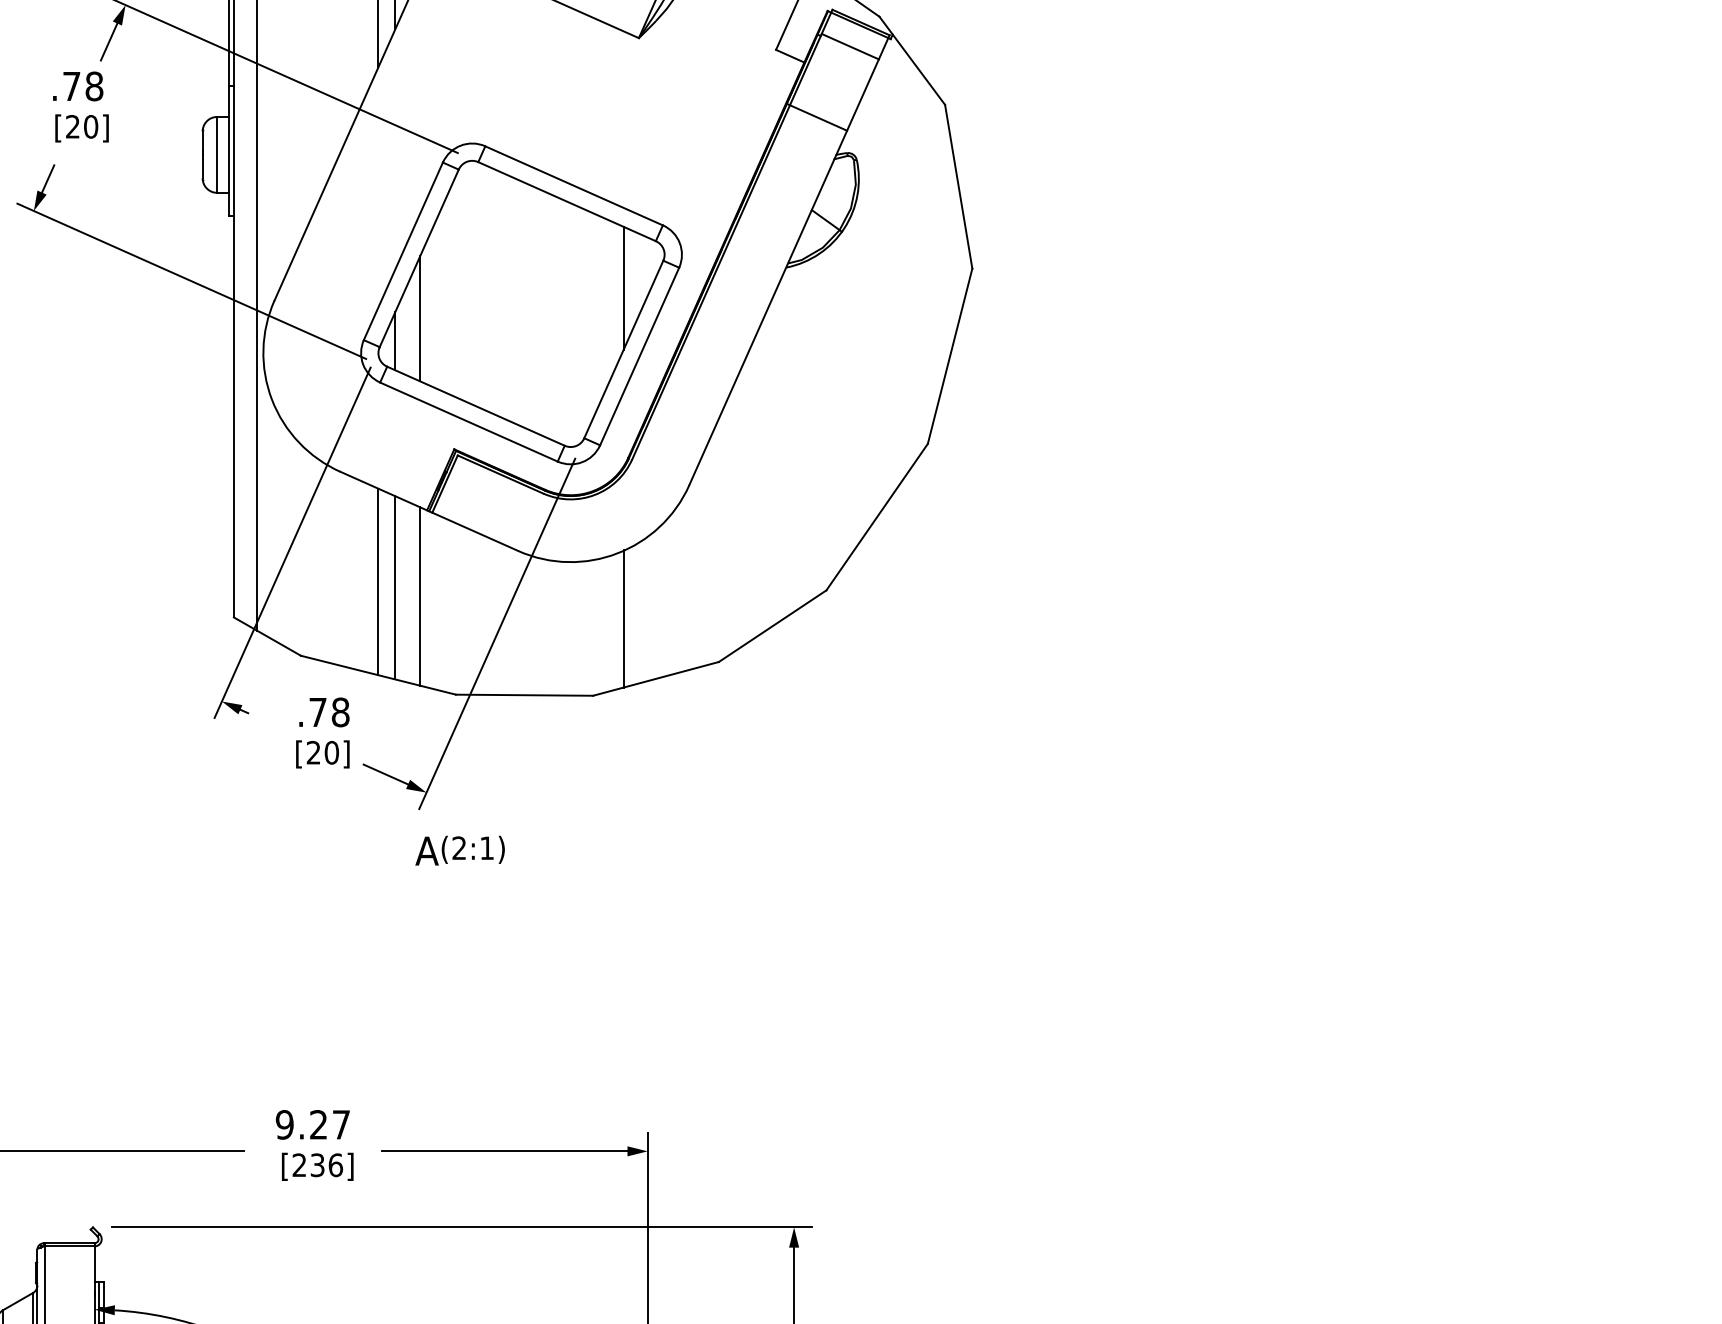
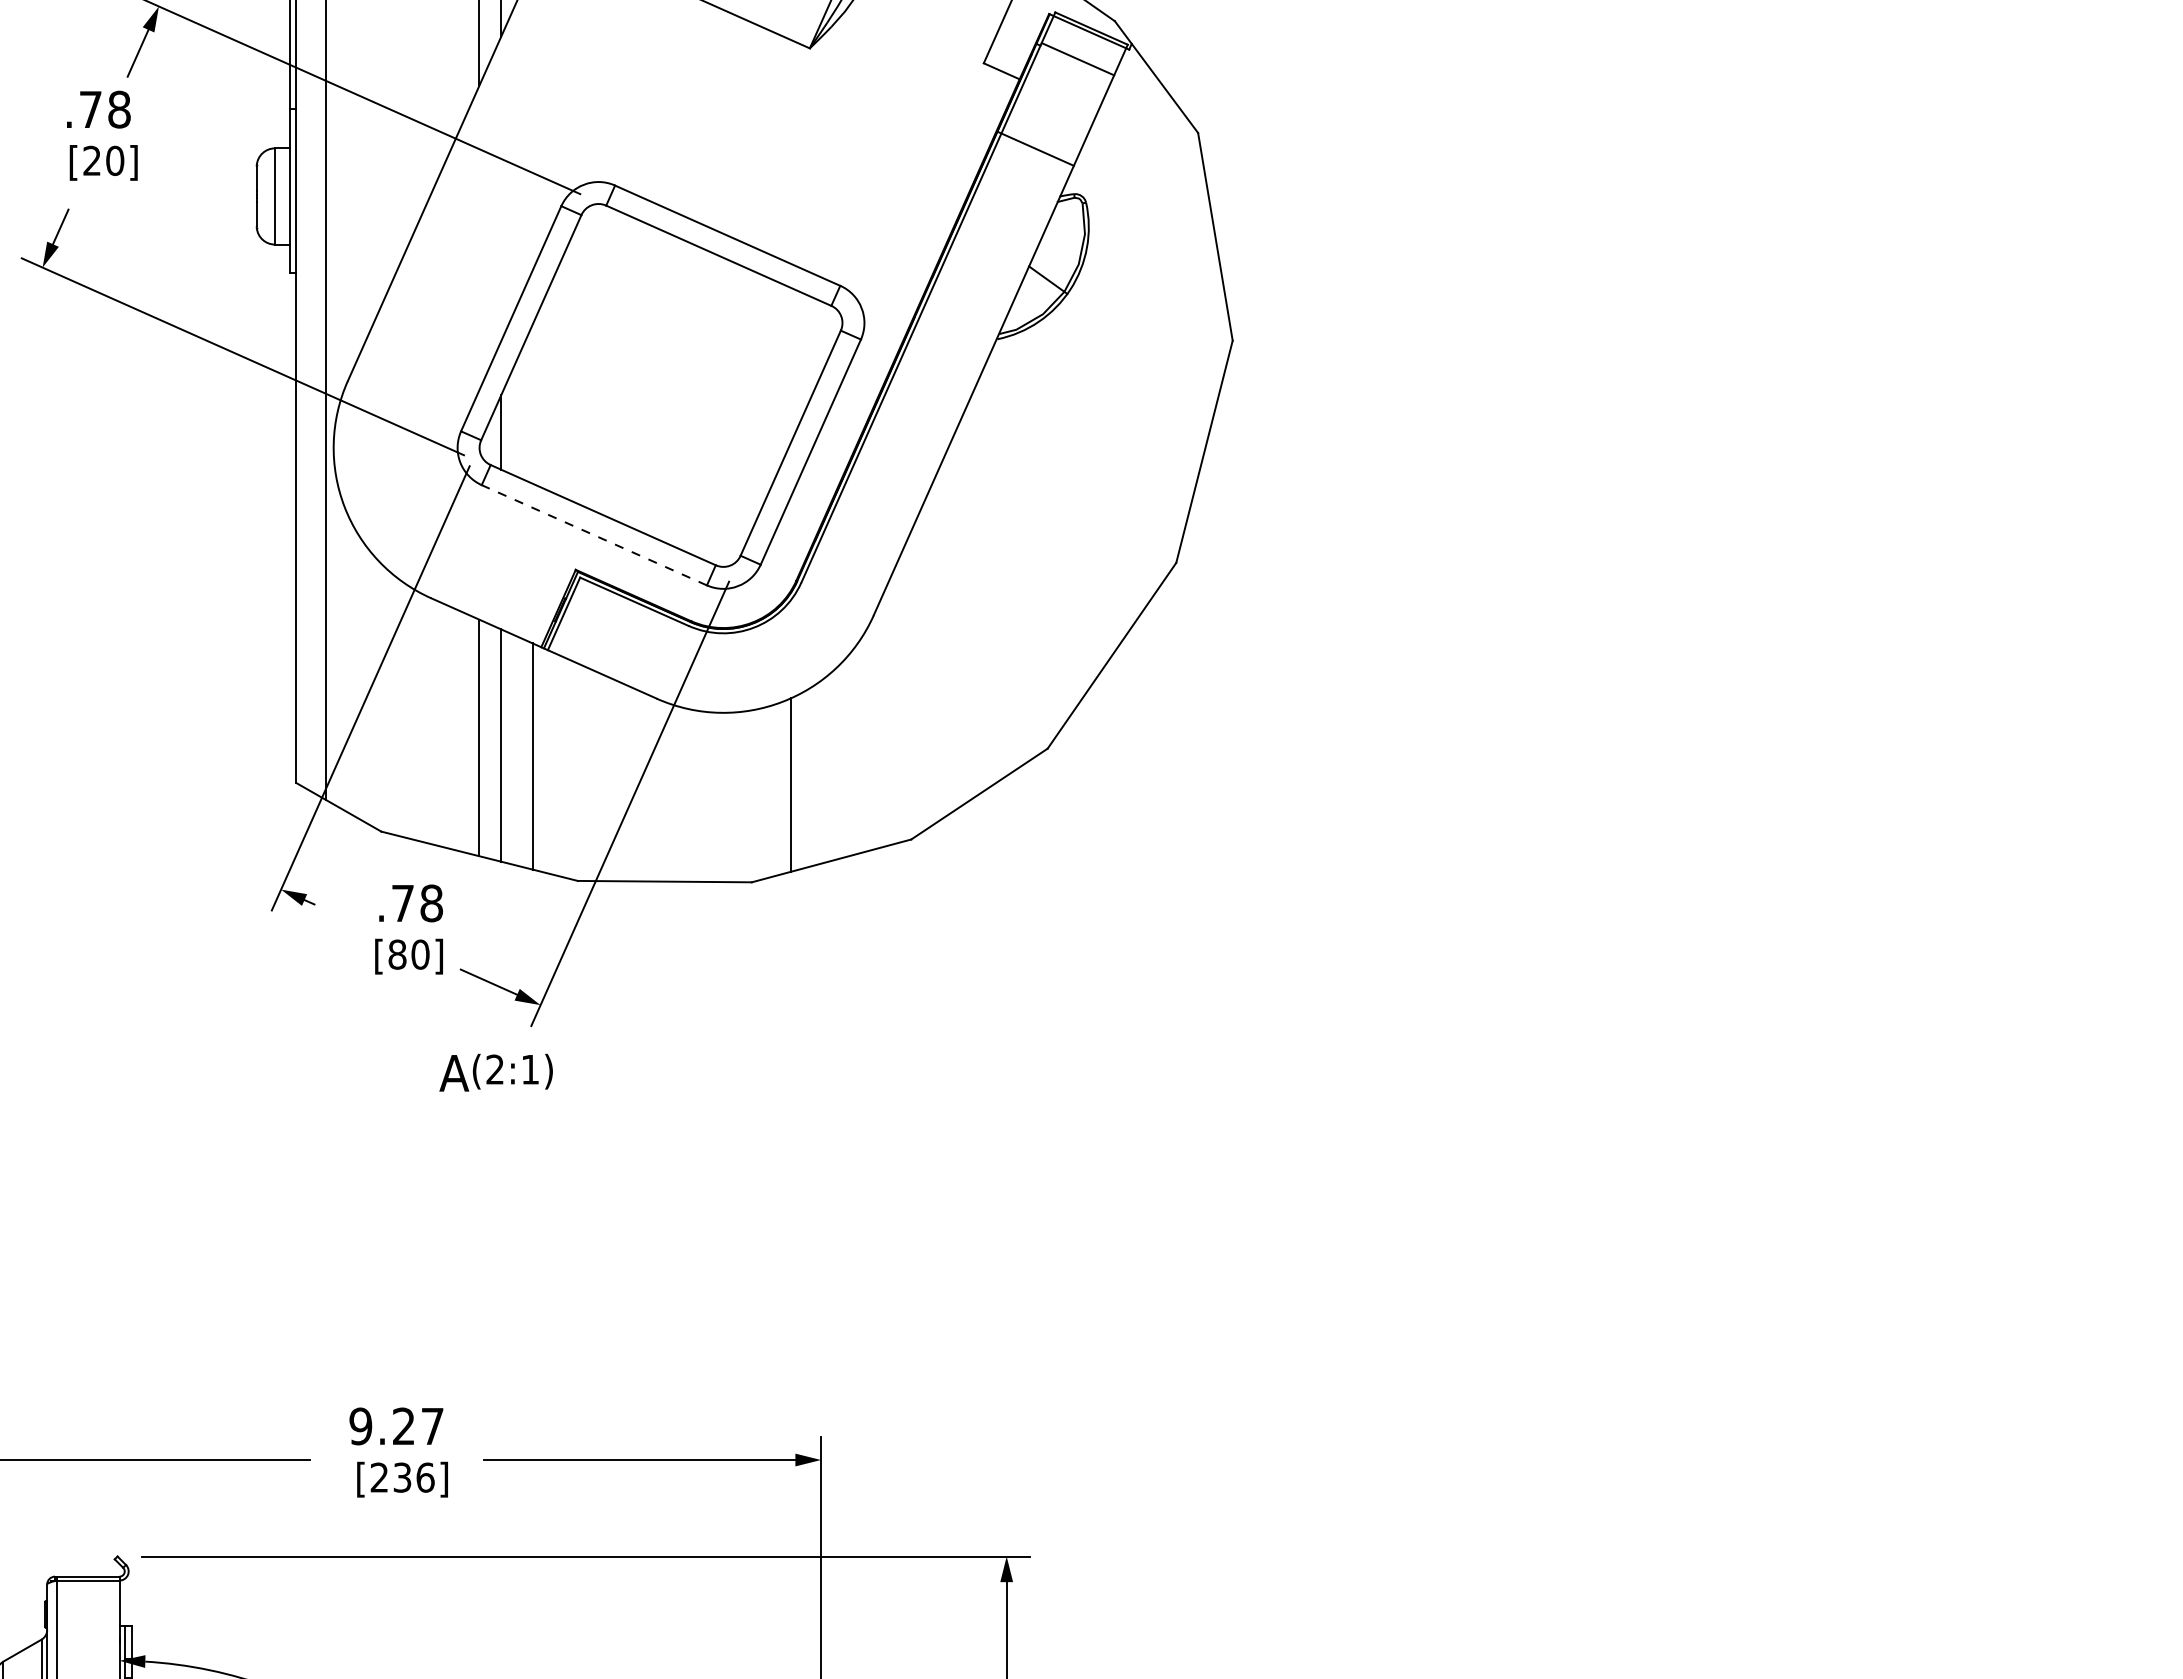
line: (623, 288) -> (790, 365), removed
line: (420, 318) -> (532, 403), removed
line: (468, 422) -> (593, 535), solid -> dashed
text: (313, 752) -> (397, 954), [20] -> [80]
text: (459, 850) -> (495, 1072), moved

